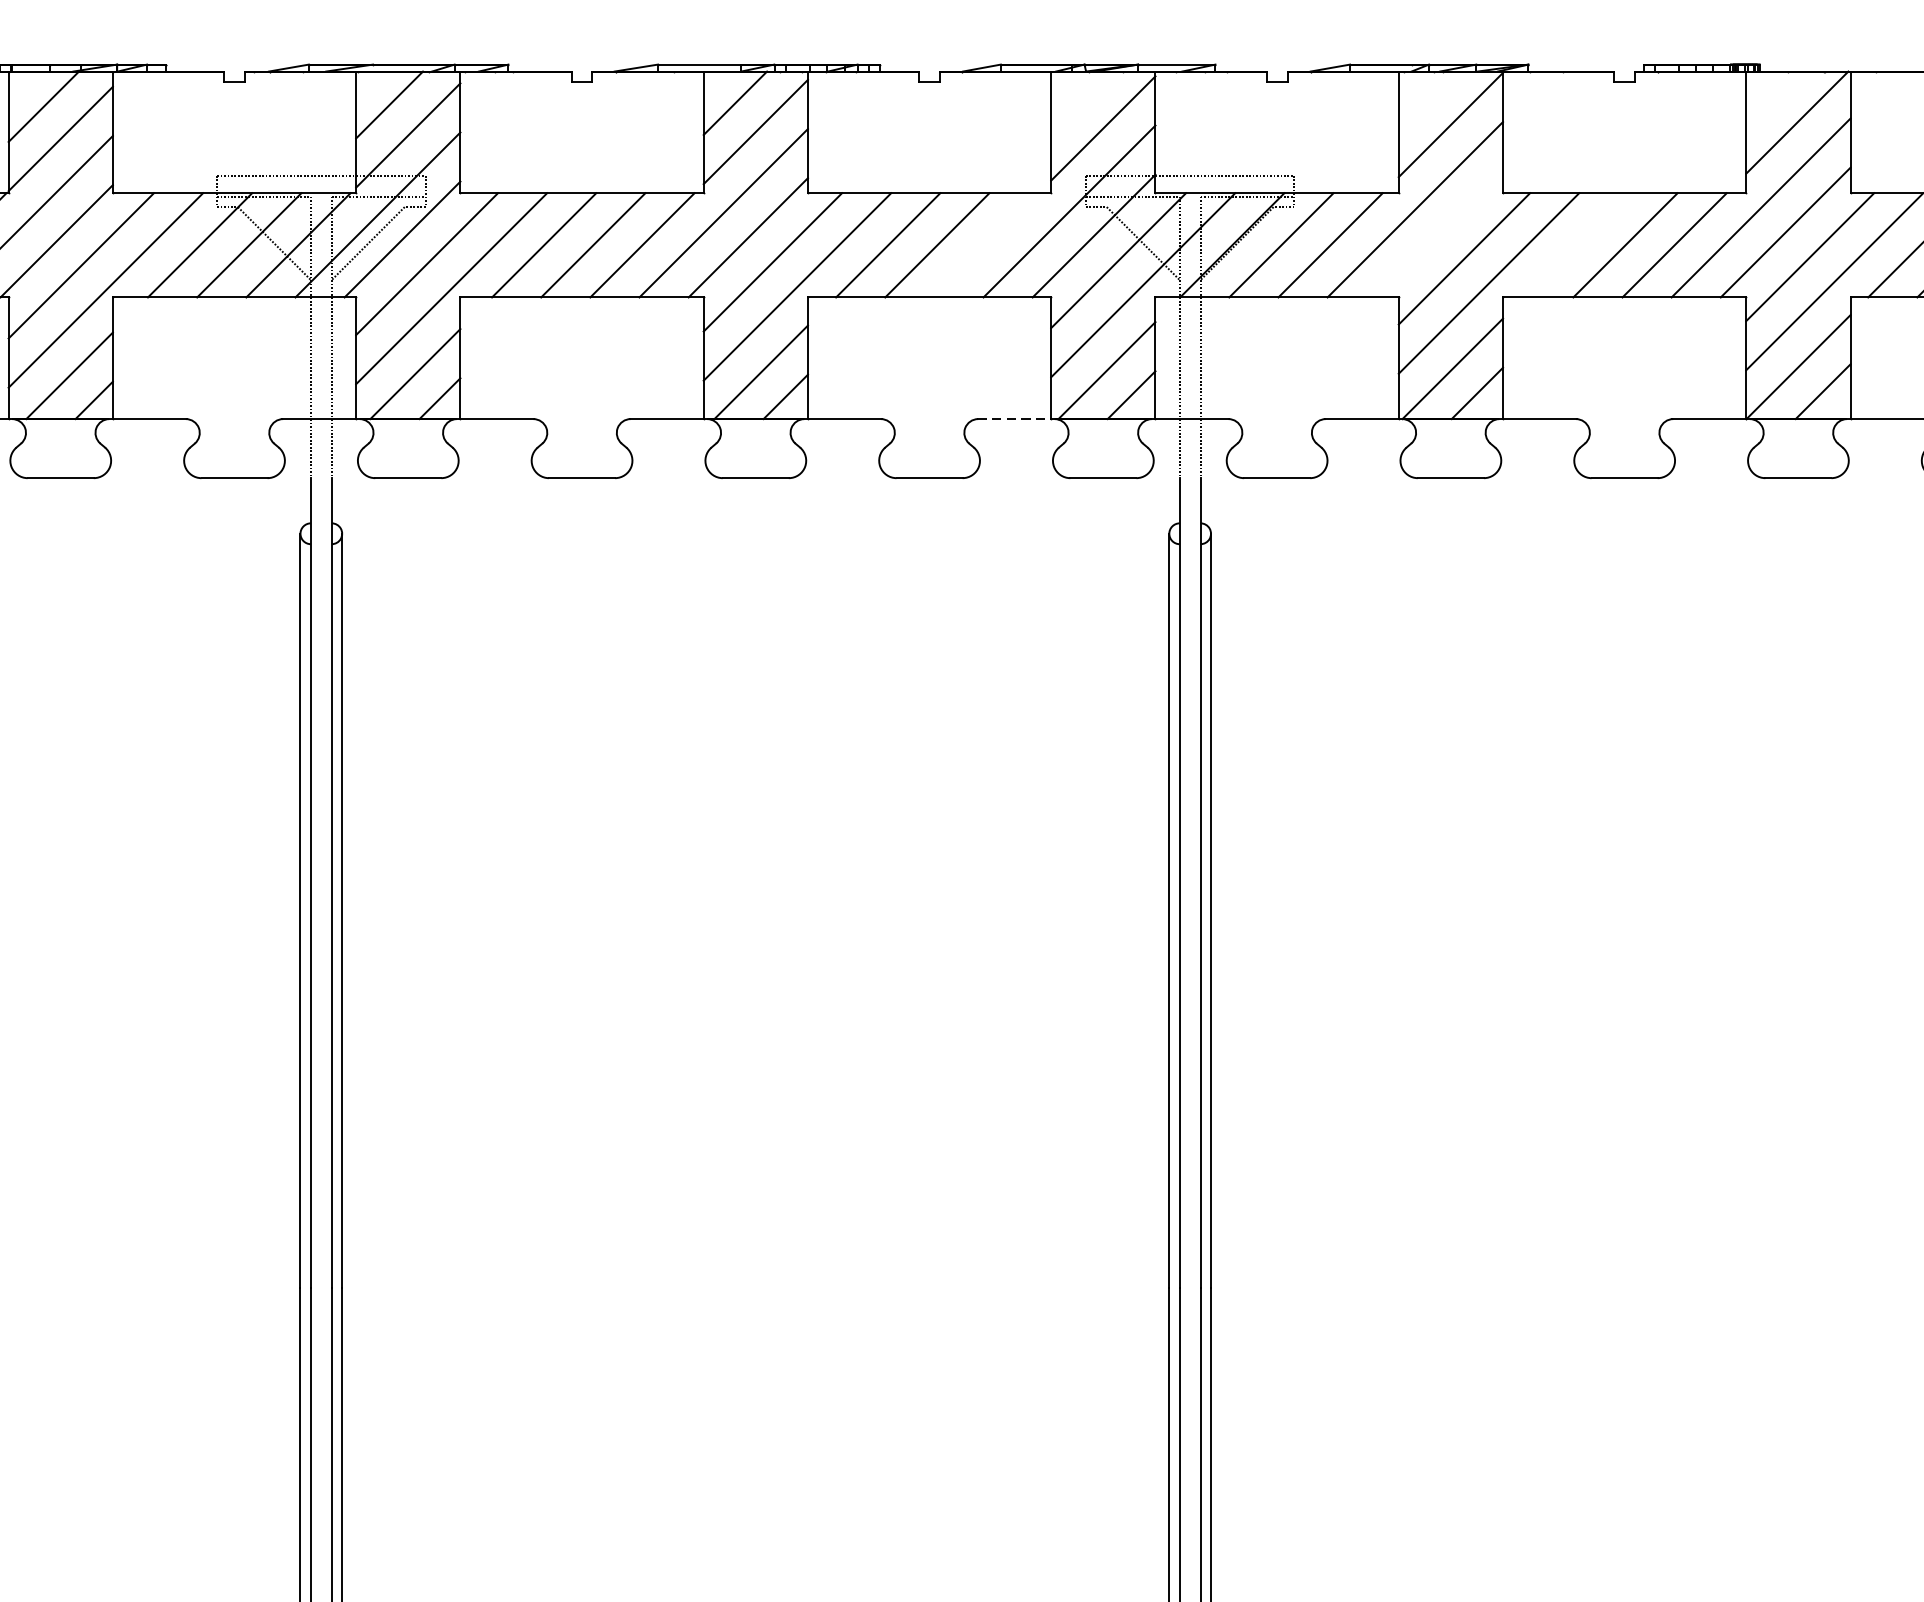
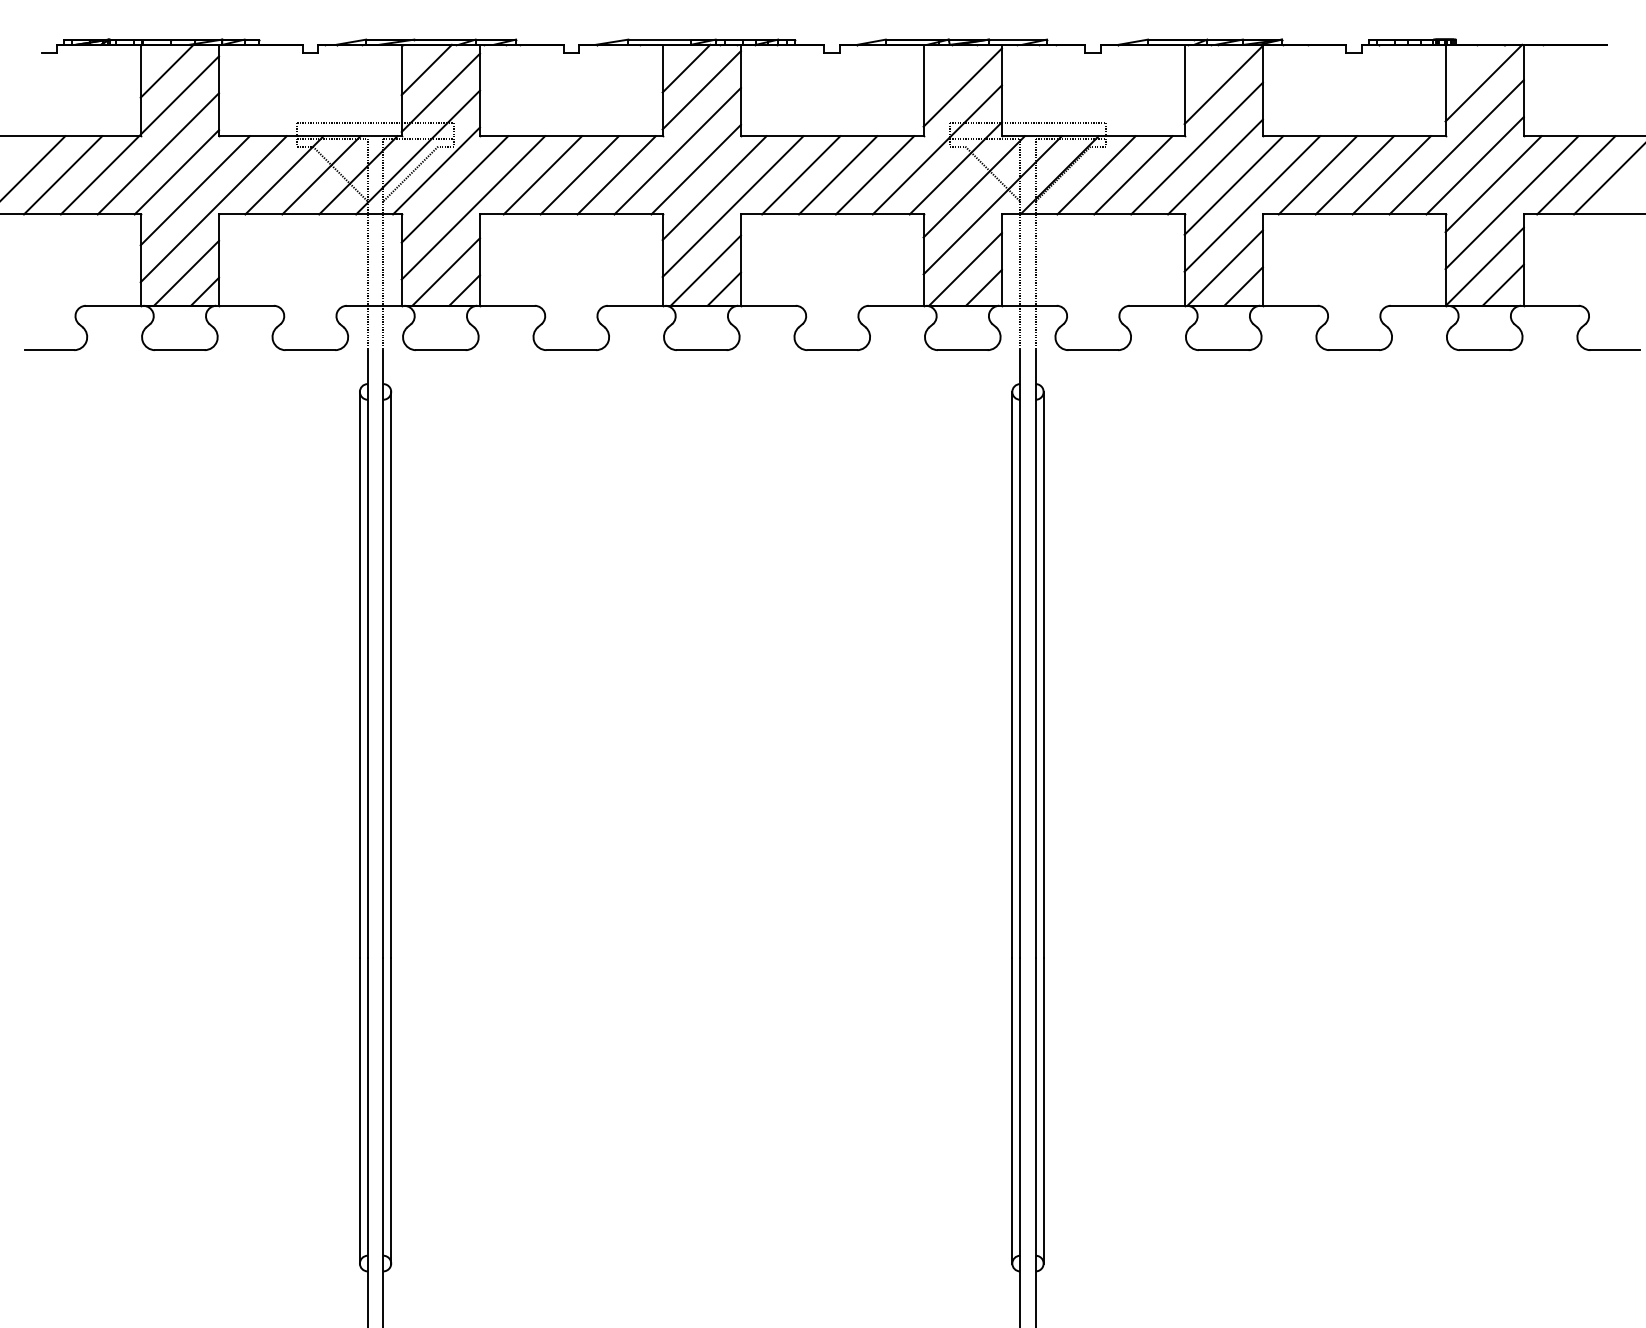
line: (1439, 233) -> (1215, 166), added
line: (985, 245) -> (874, 175), added
line: (1575, 245) -> (1317, 175), added
line: (1013, 418) -> (895, 305), dashed -> solid

